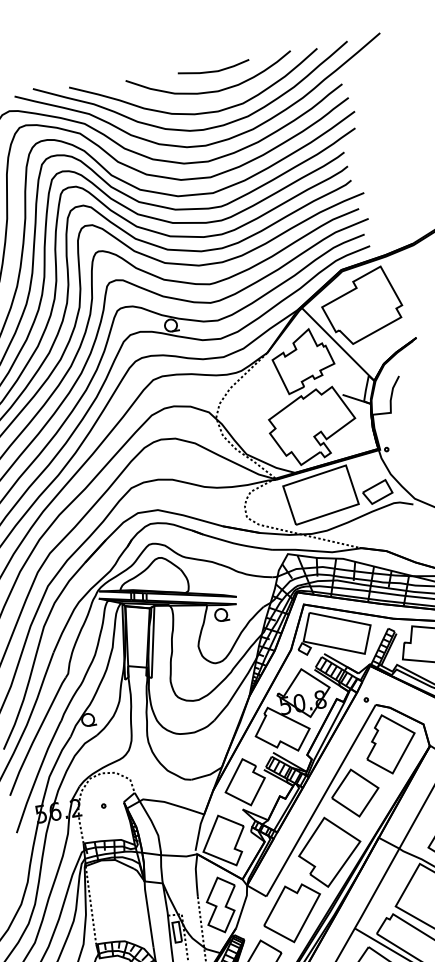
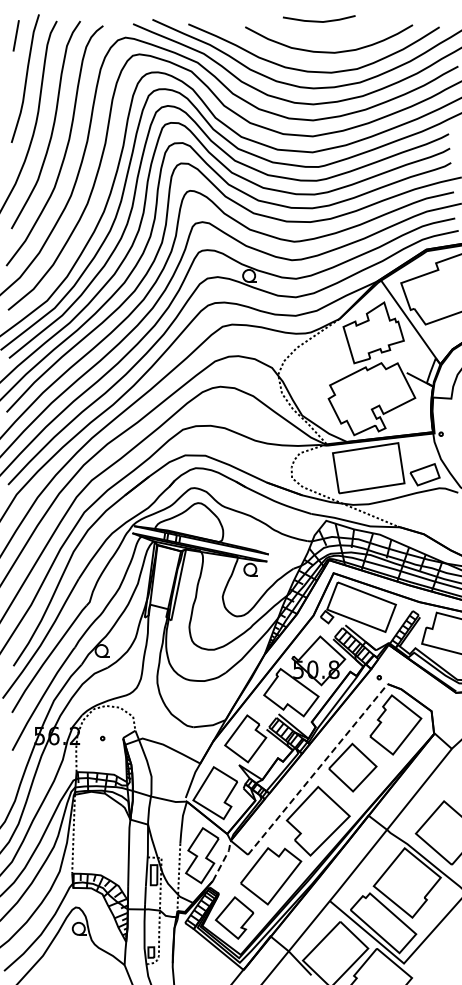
line: (214, 70) -> (319, 20), moved
line: (321, 800) -> (318, 769), solid -> dashed
line: (243, 906) -> (223, 860), solid -> dashed

